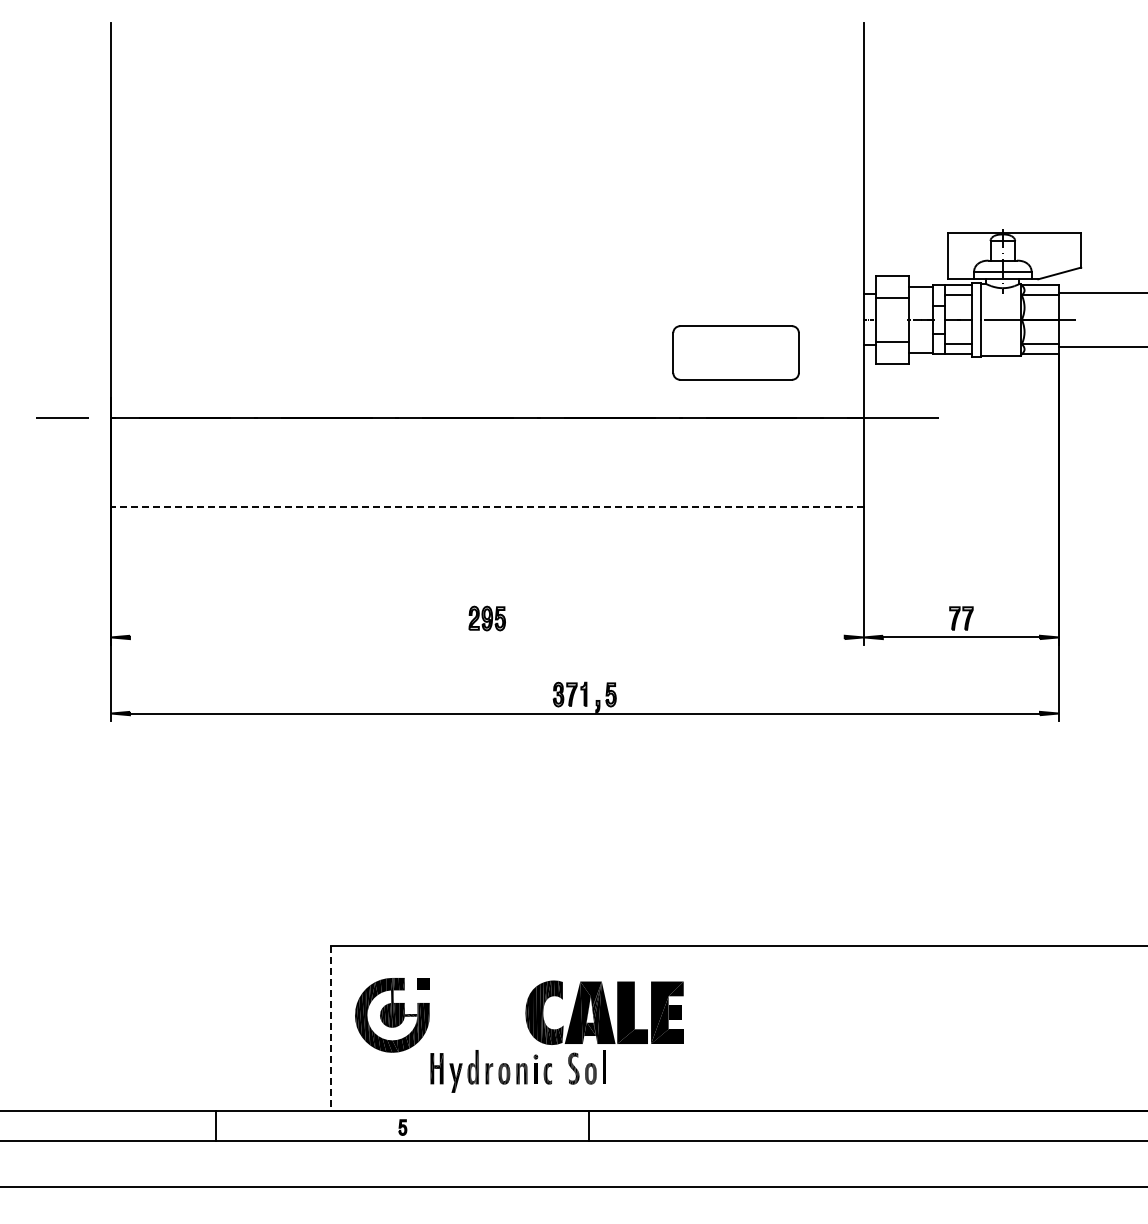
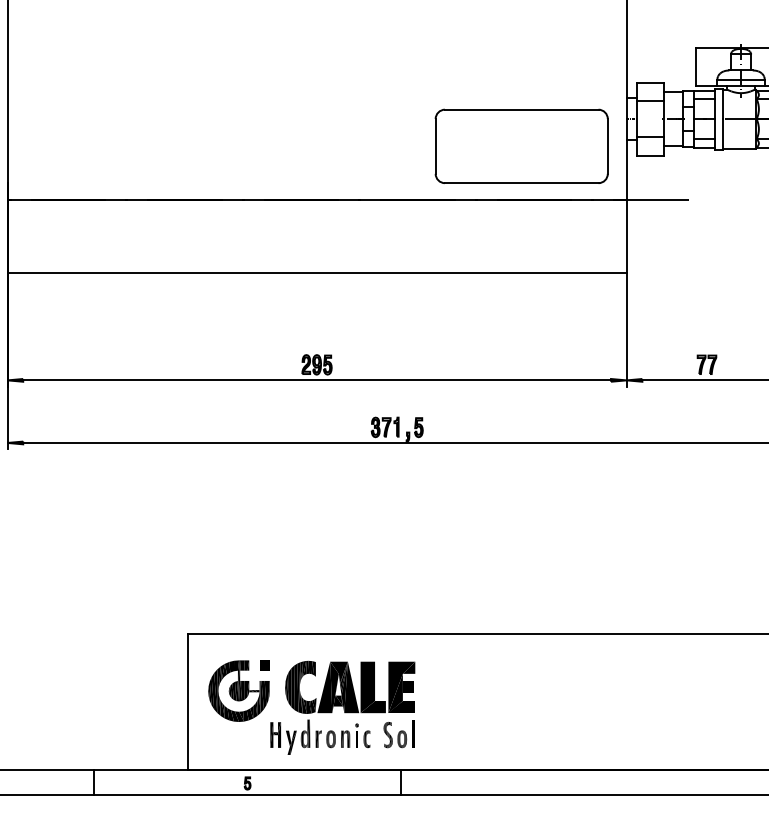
part: (735, 352) -> (521, 146), size x1.67
line: (486, 507) -> (316, 273), dashed -> solid
line: (486, 637) -> (316, 380), added
part: (604, 1012) -> (350, 687), moved
line: (330, 1028) -> (188, 701), dashed -> solid

